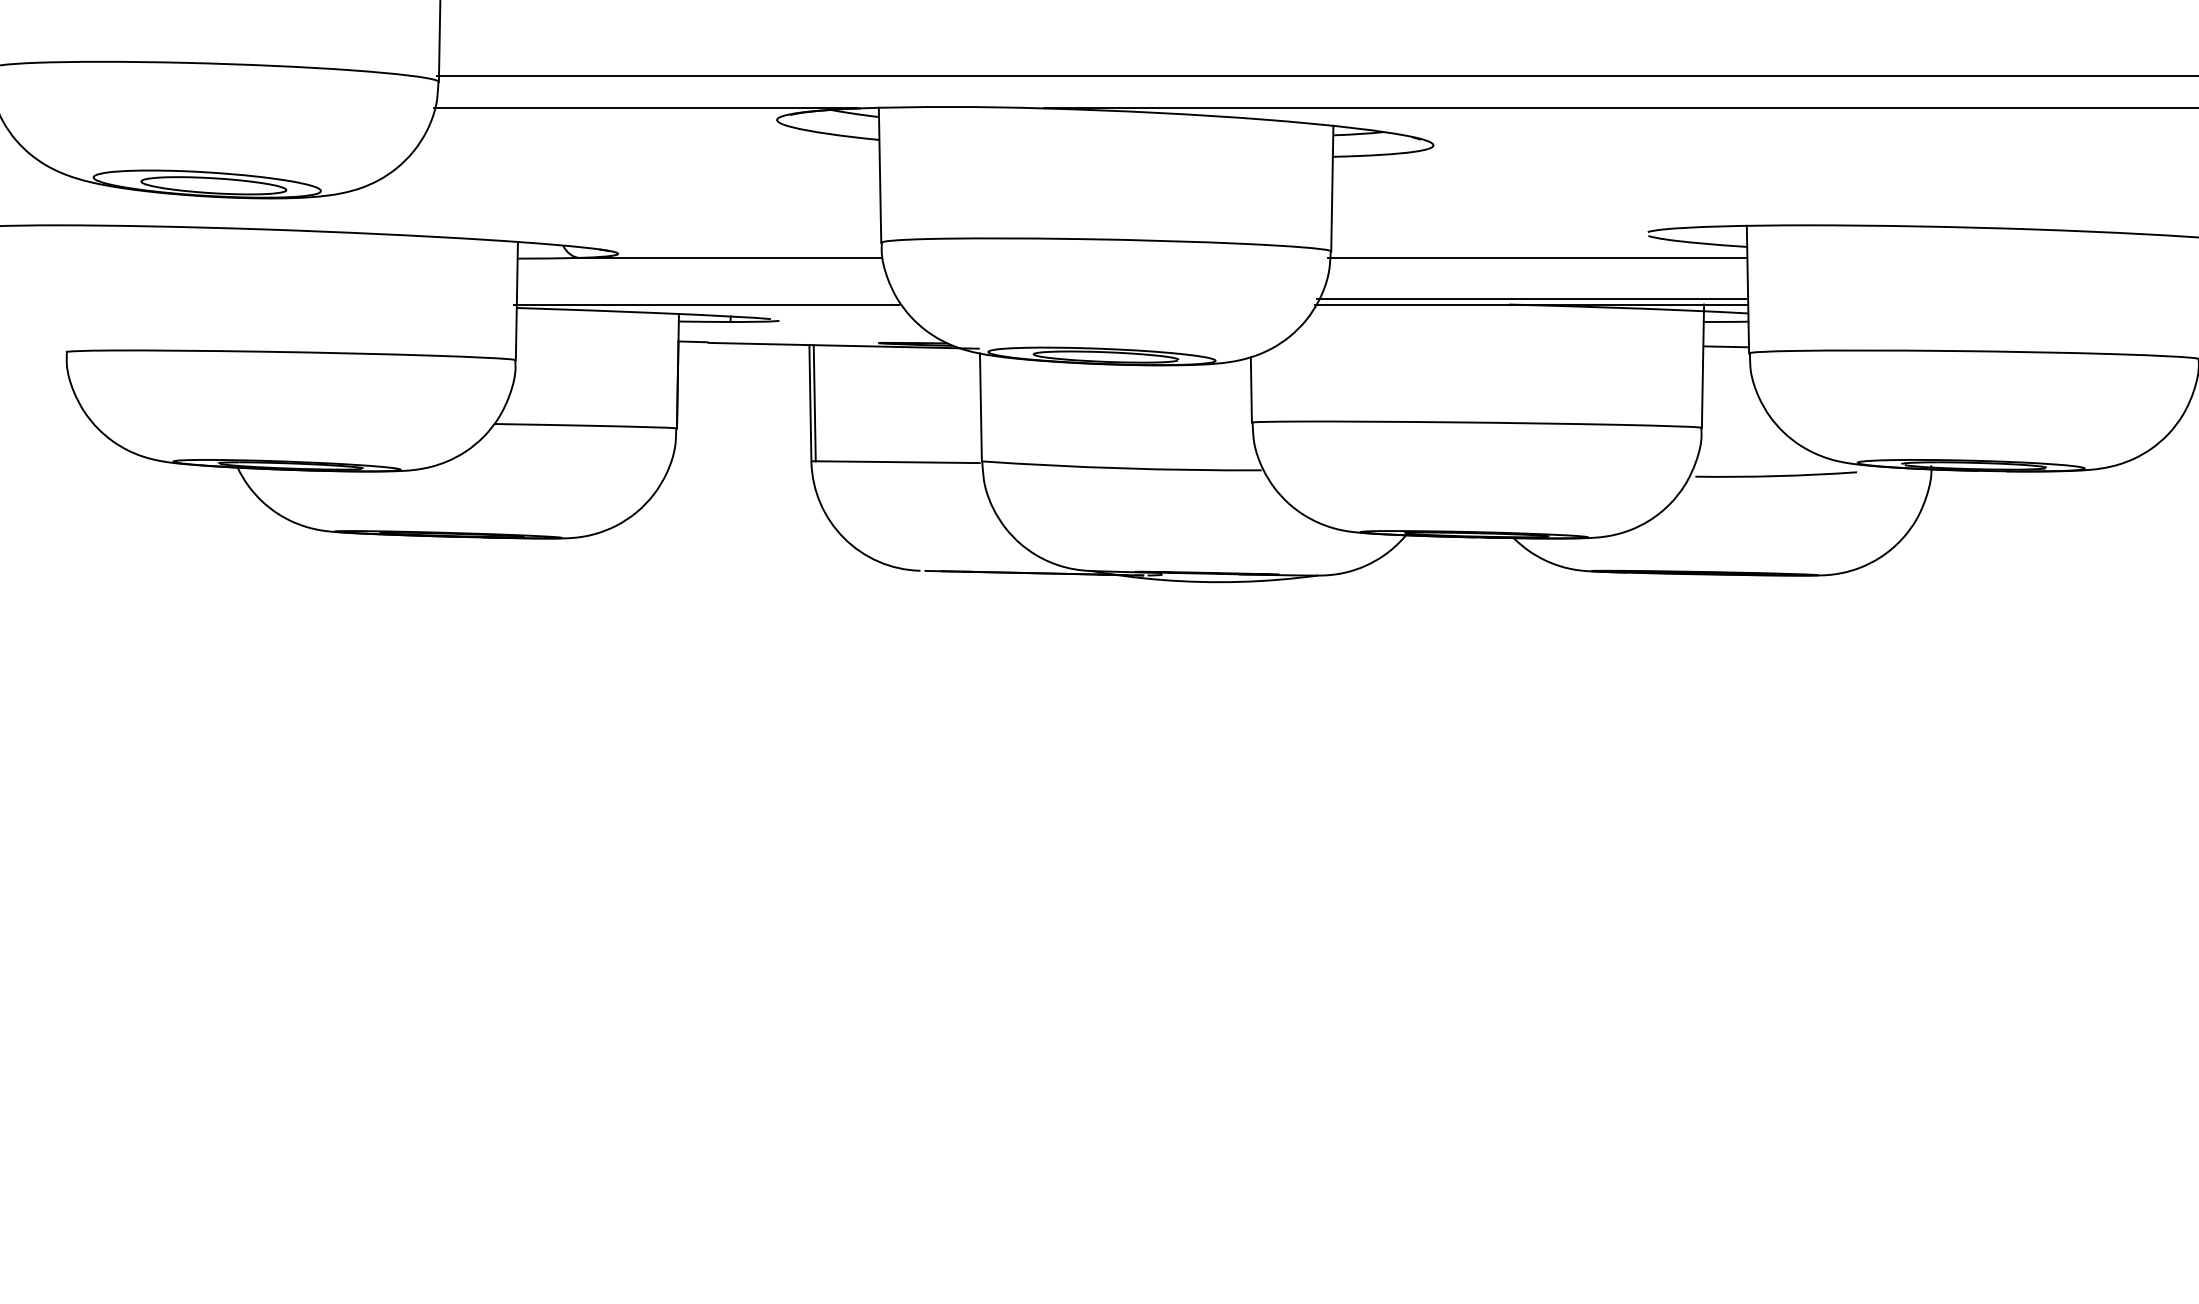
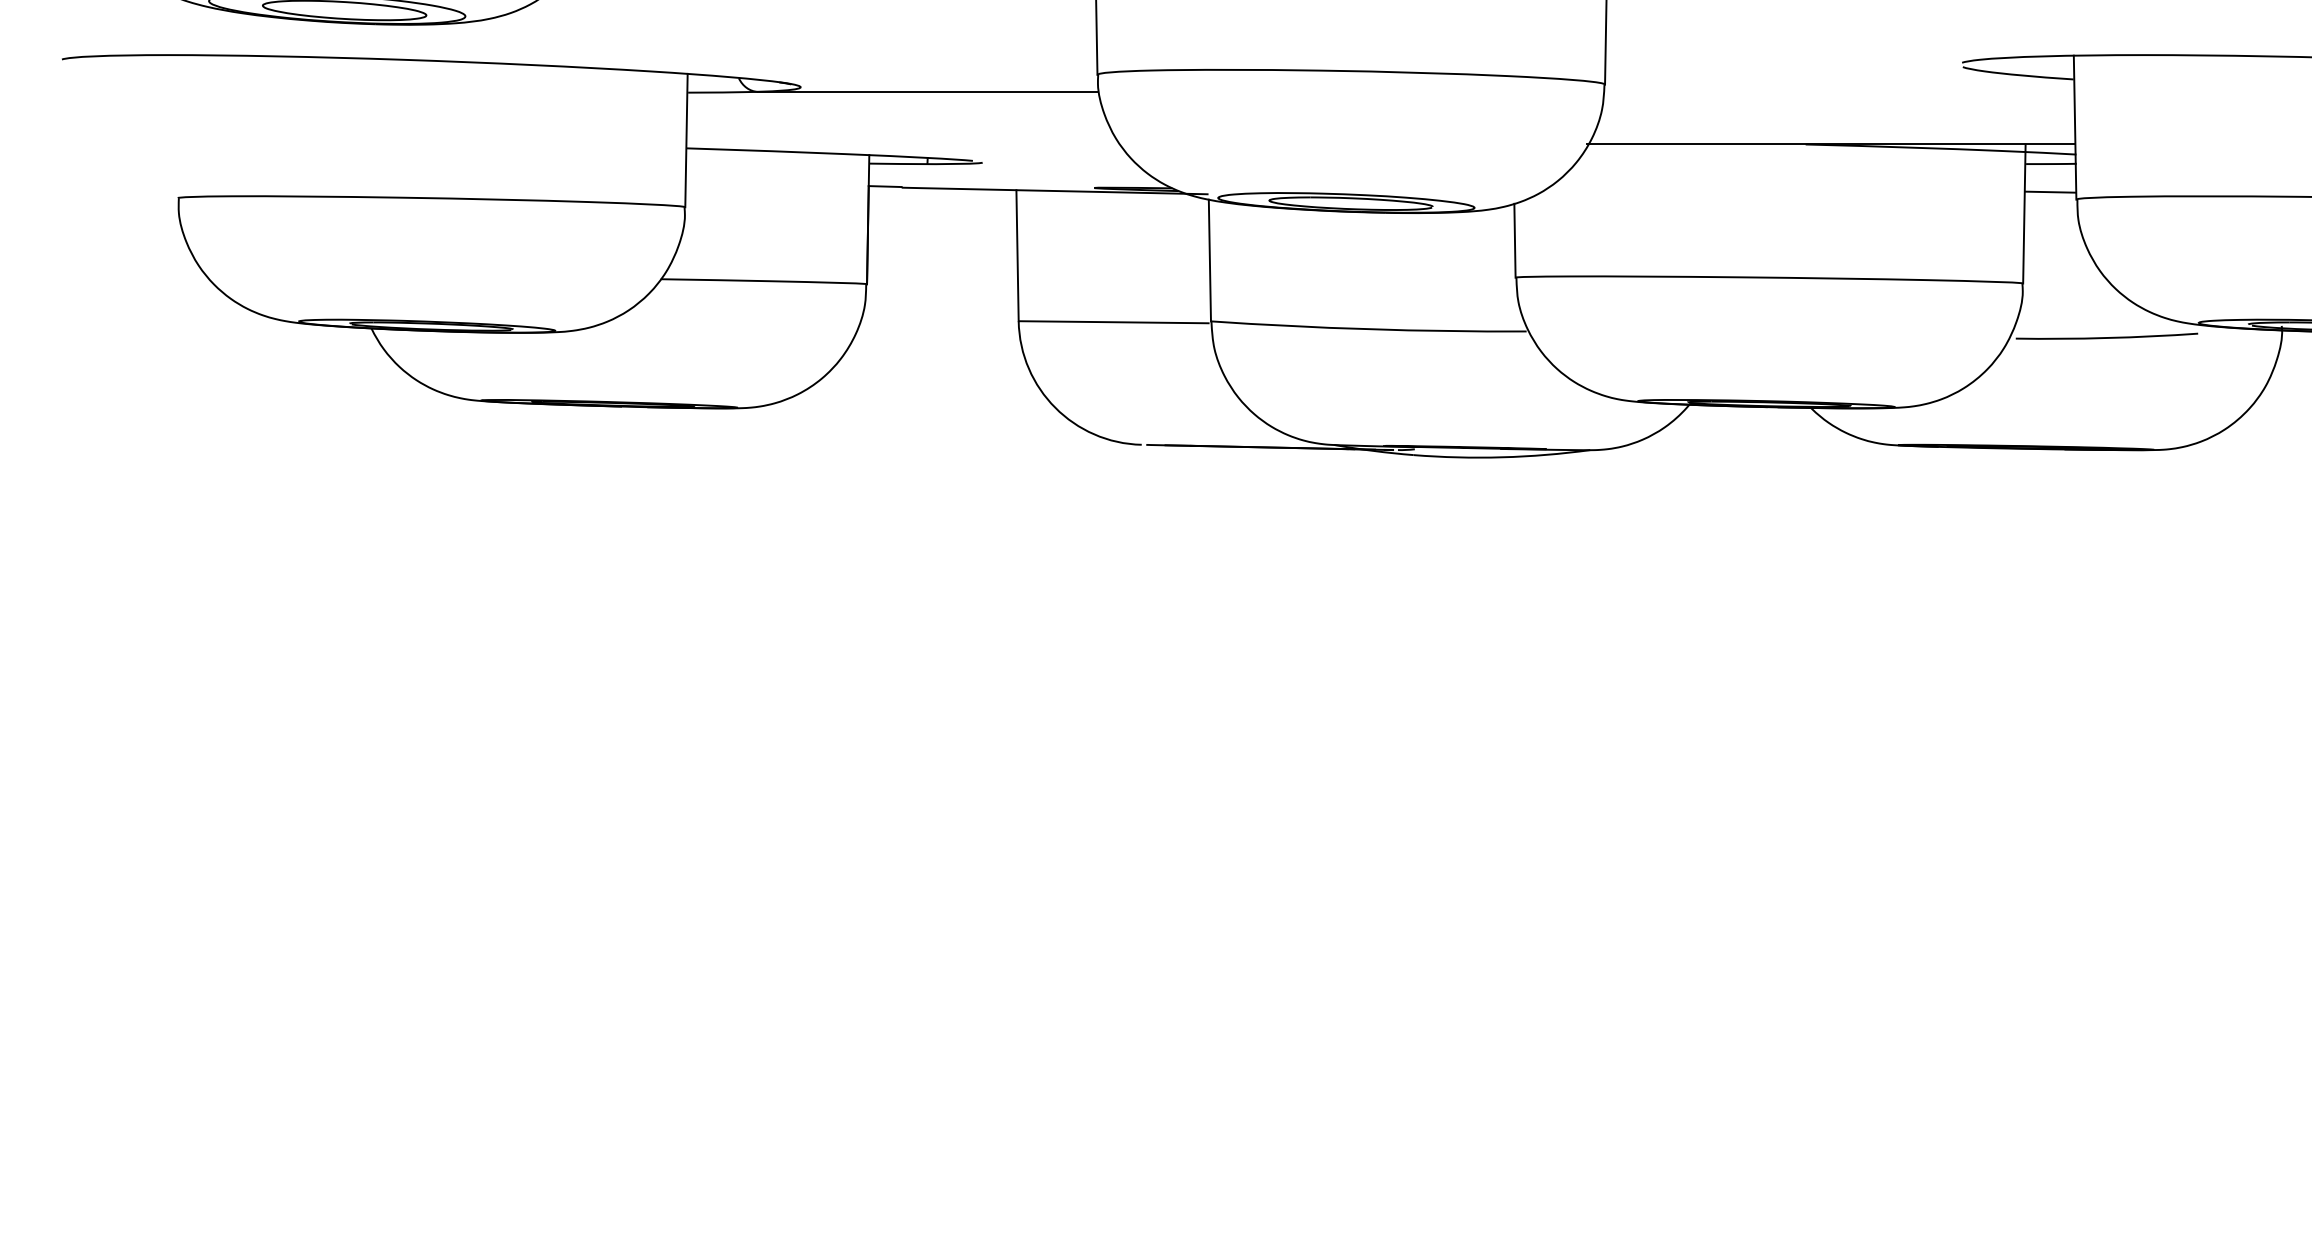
line: (1536, 257) -> (1836, 91), removed
line: (1530, 299) -> (1829, 138), removed
line: (706, 304) -> (900, 144), removed
line: (814, 403) -> (1022, 256), removed

